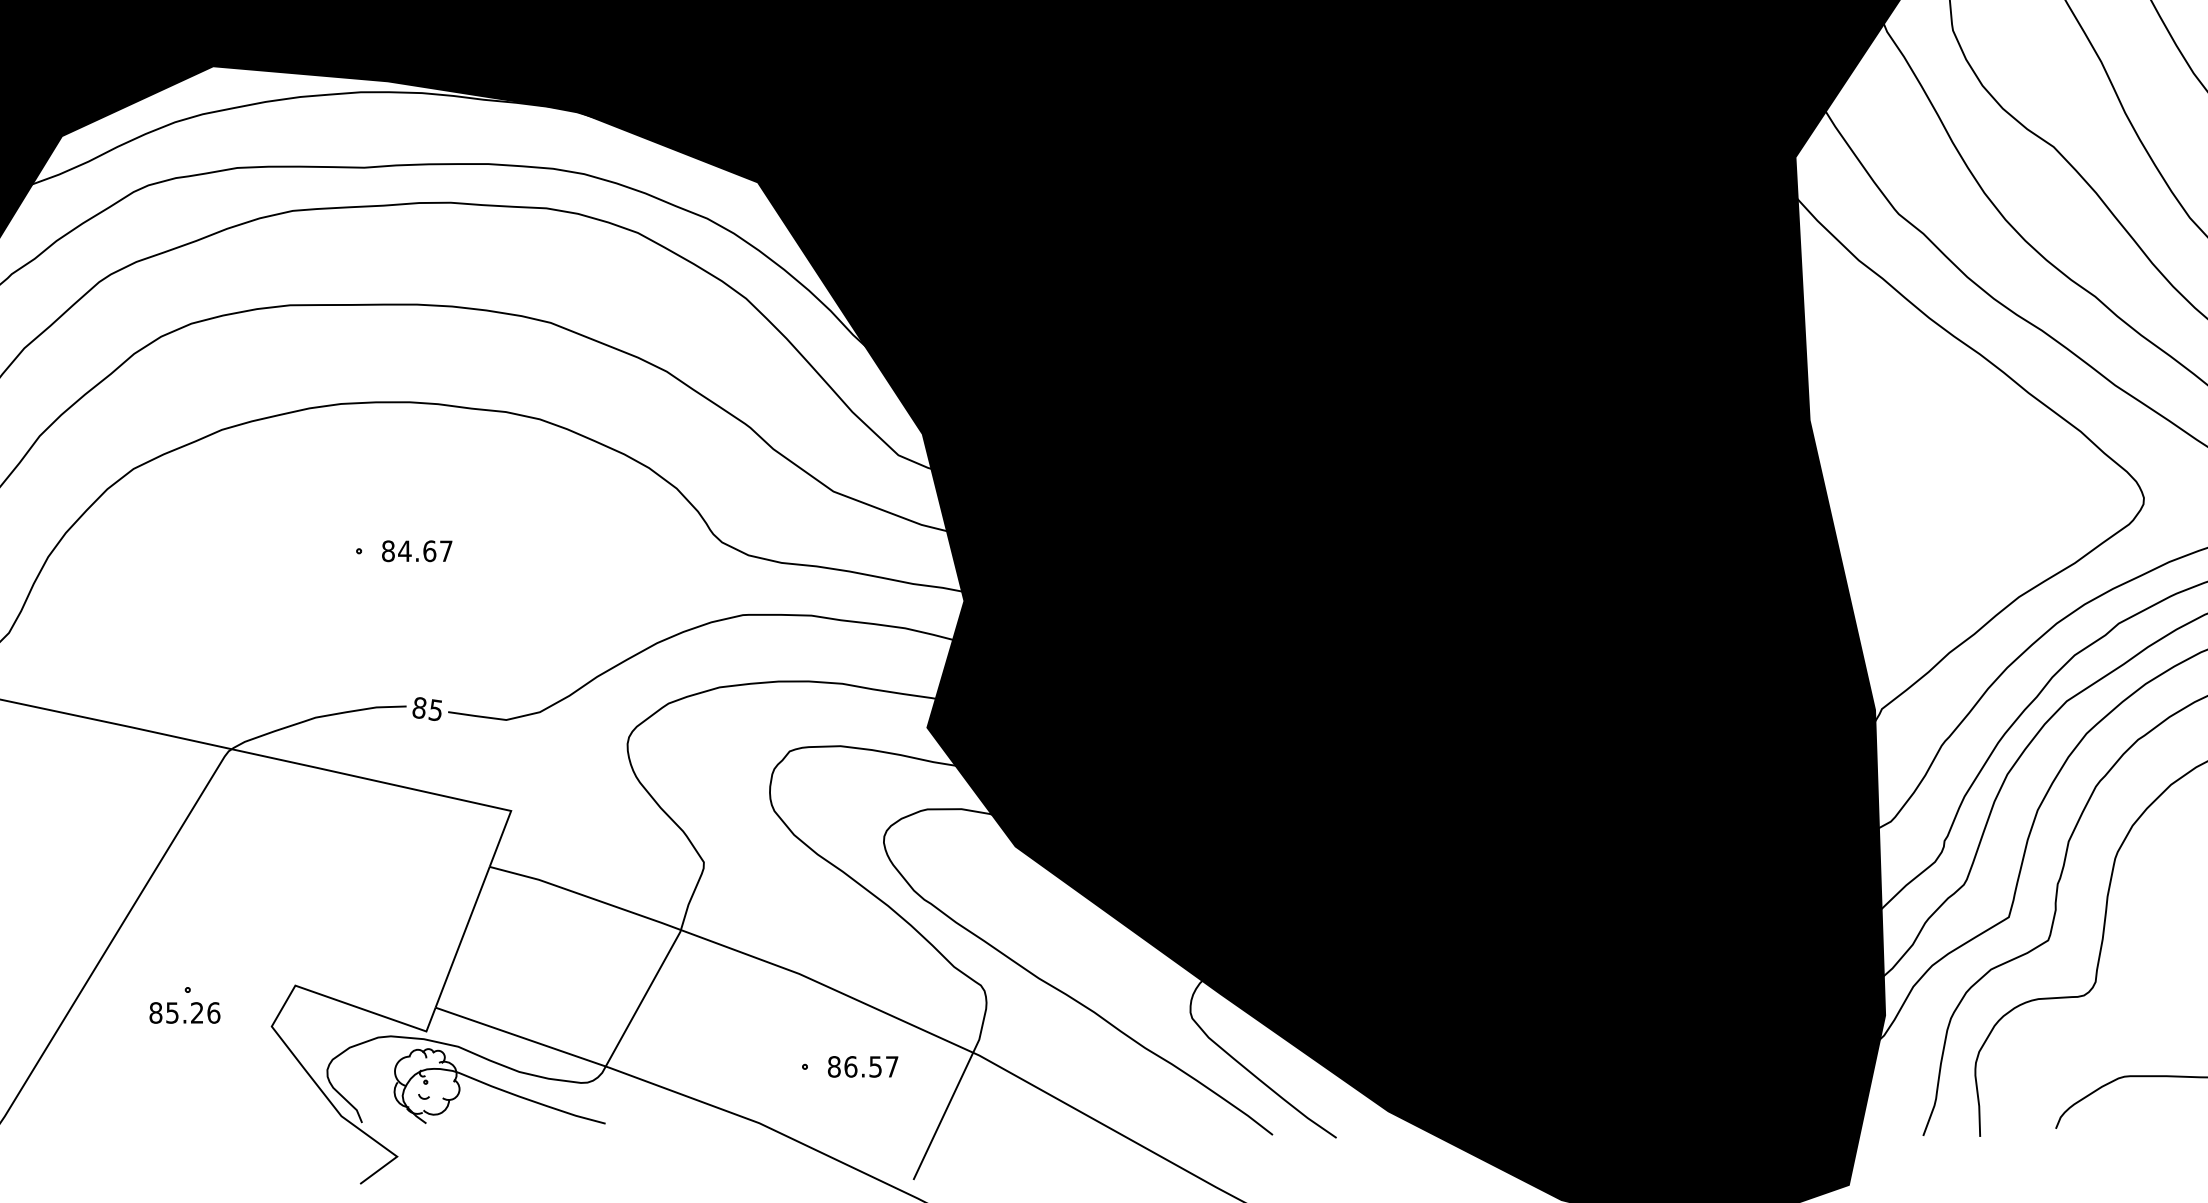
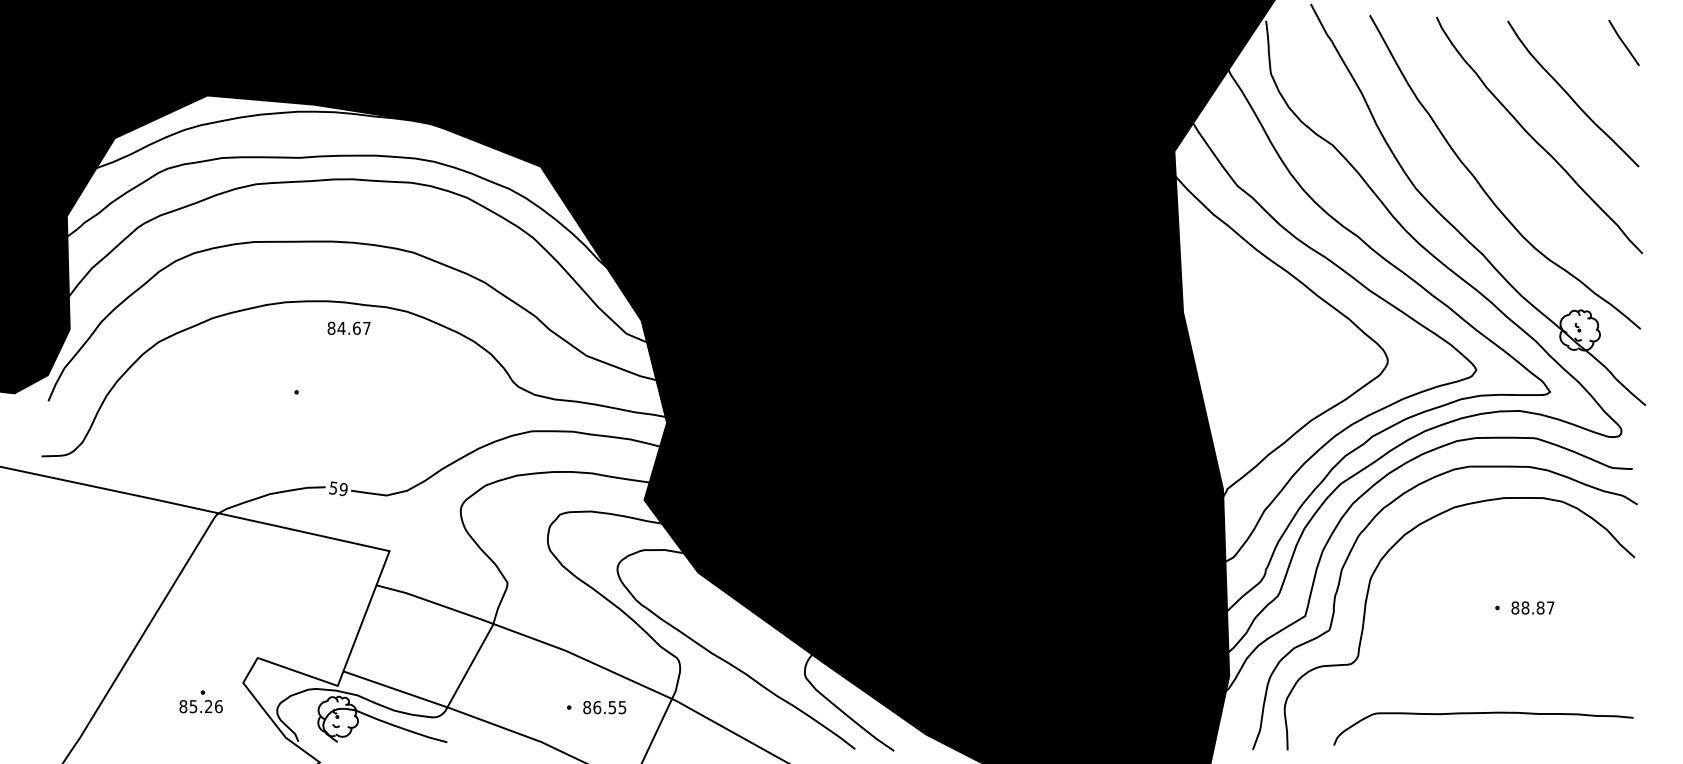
text: (416, 549) -> (348, 327), moved
text: (427, 708) -> (338, 488), 85 -> 59
part: (183, 1004) -> (200, 701), moved
text: (892, 1066) -> (622, 707), 86.57 -> 86.55

